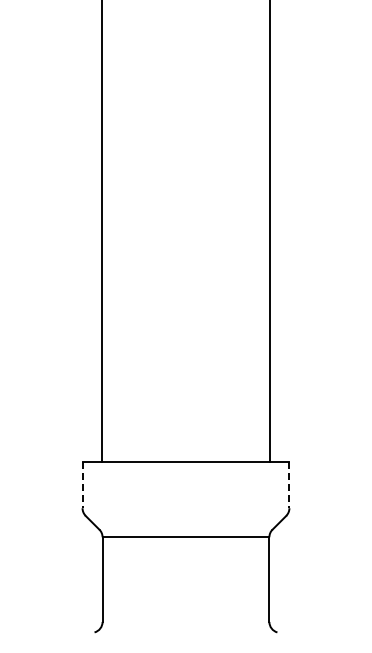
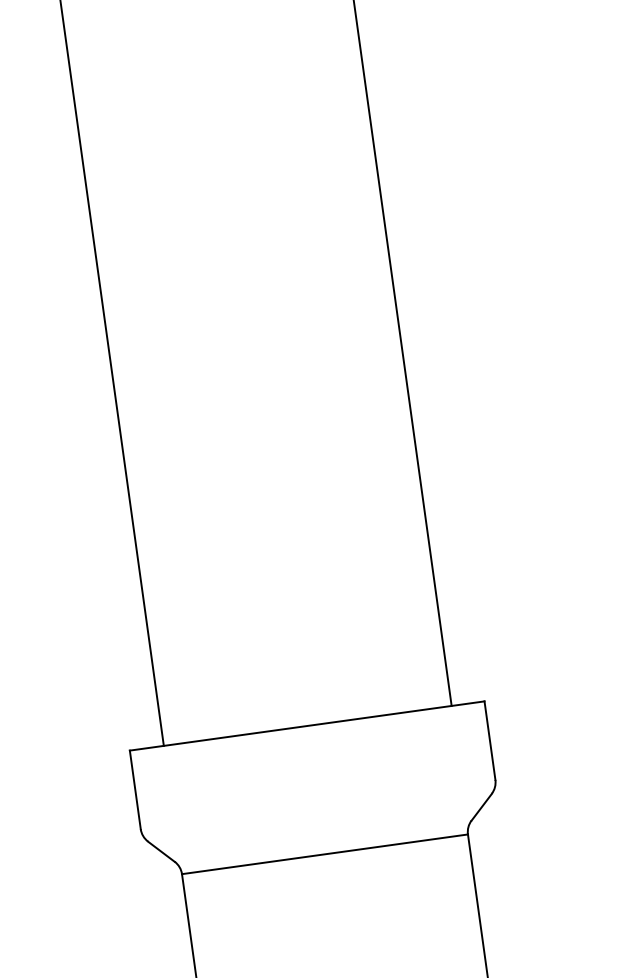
line: (82, 485) -> (135, 790), dashed -> solid
line: (289, 485) -> (490, 740), dashed -> solid

